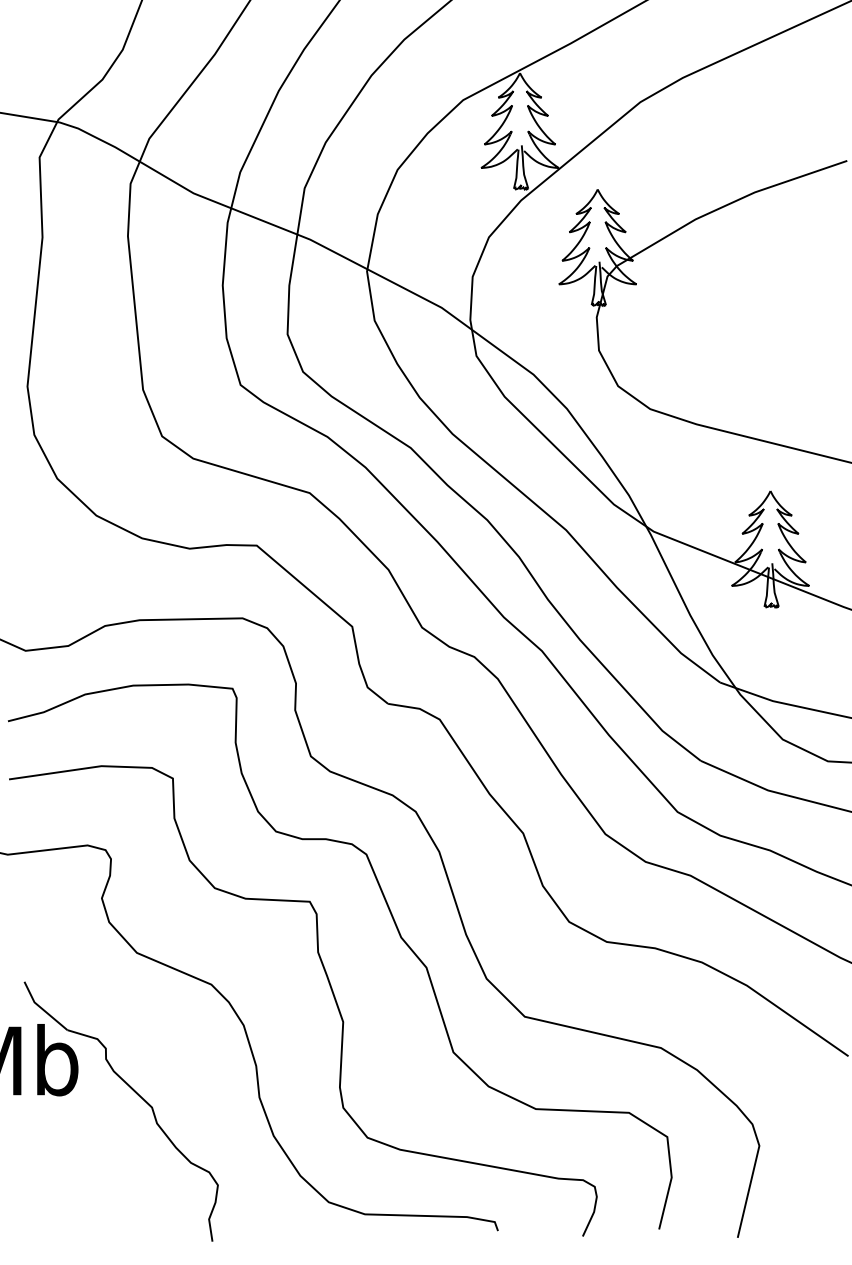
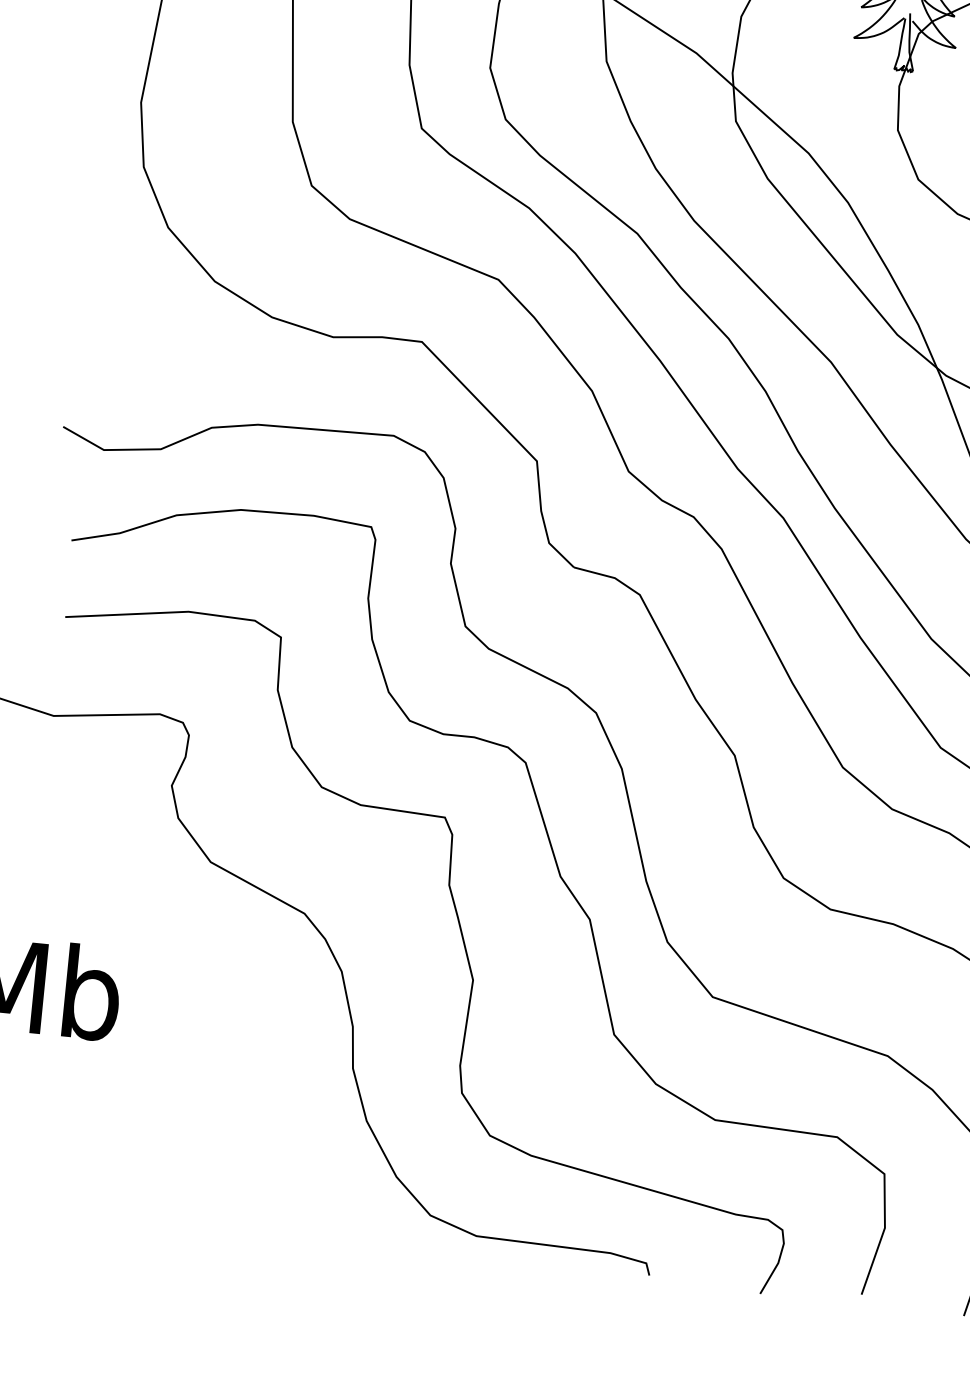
part: (136, 1094) -> (191, 1048), removed

